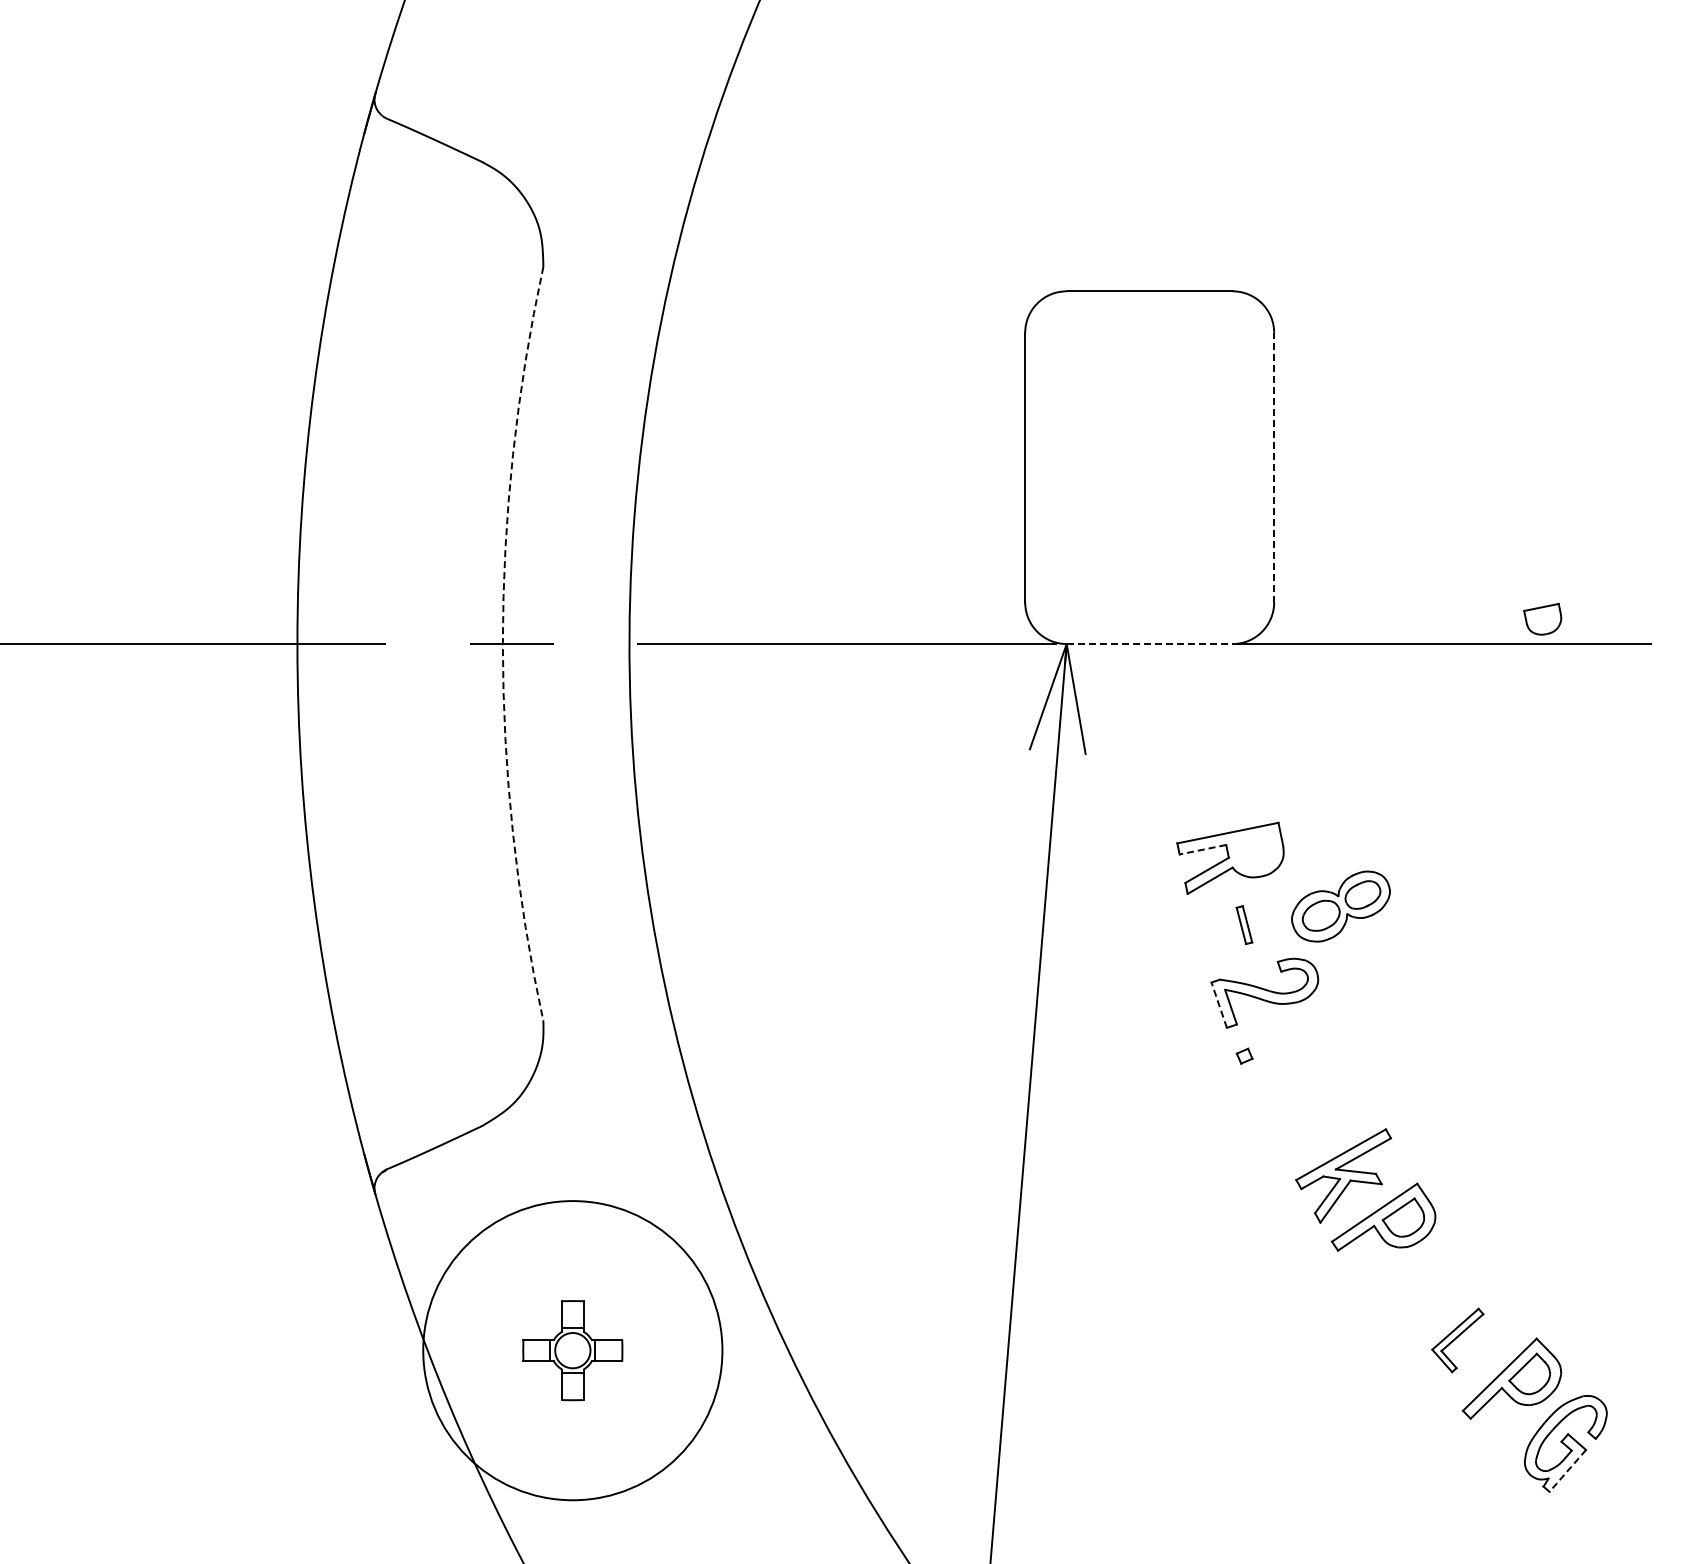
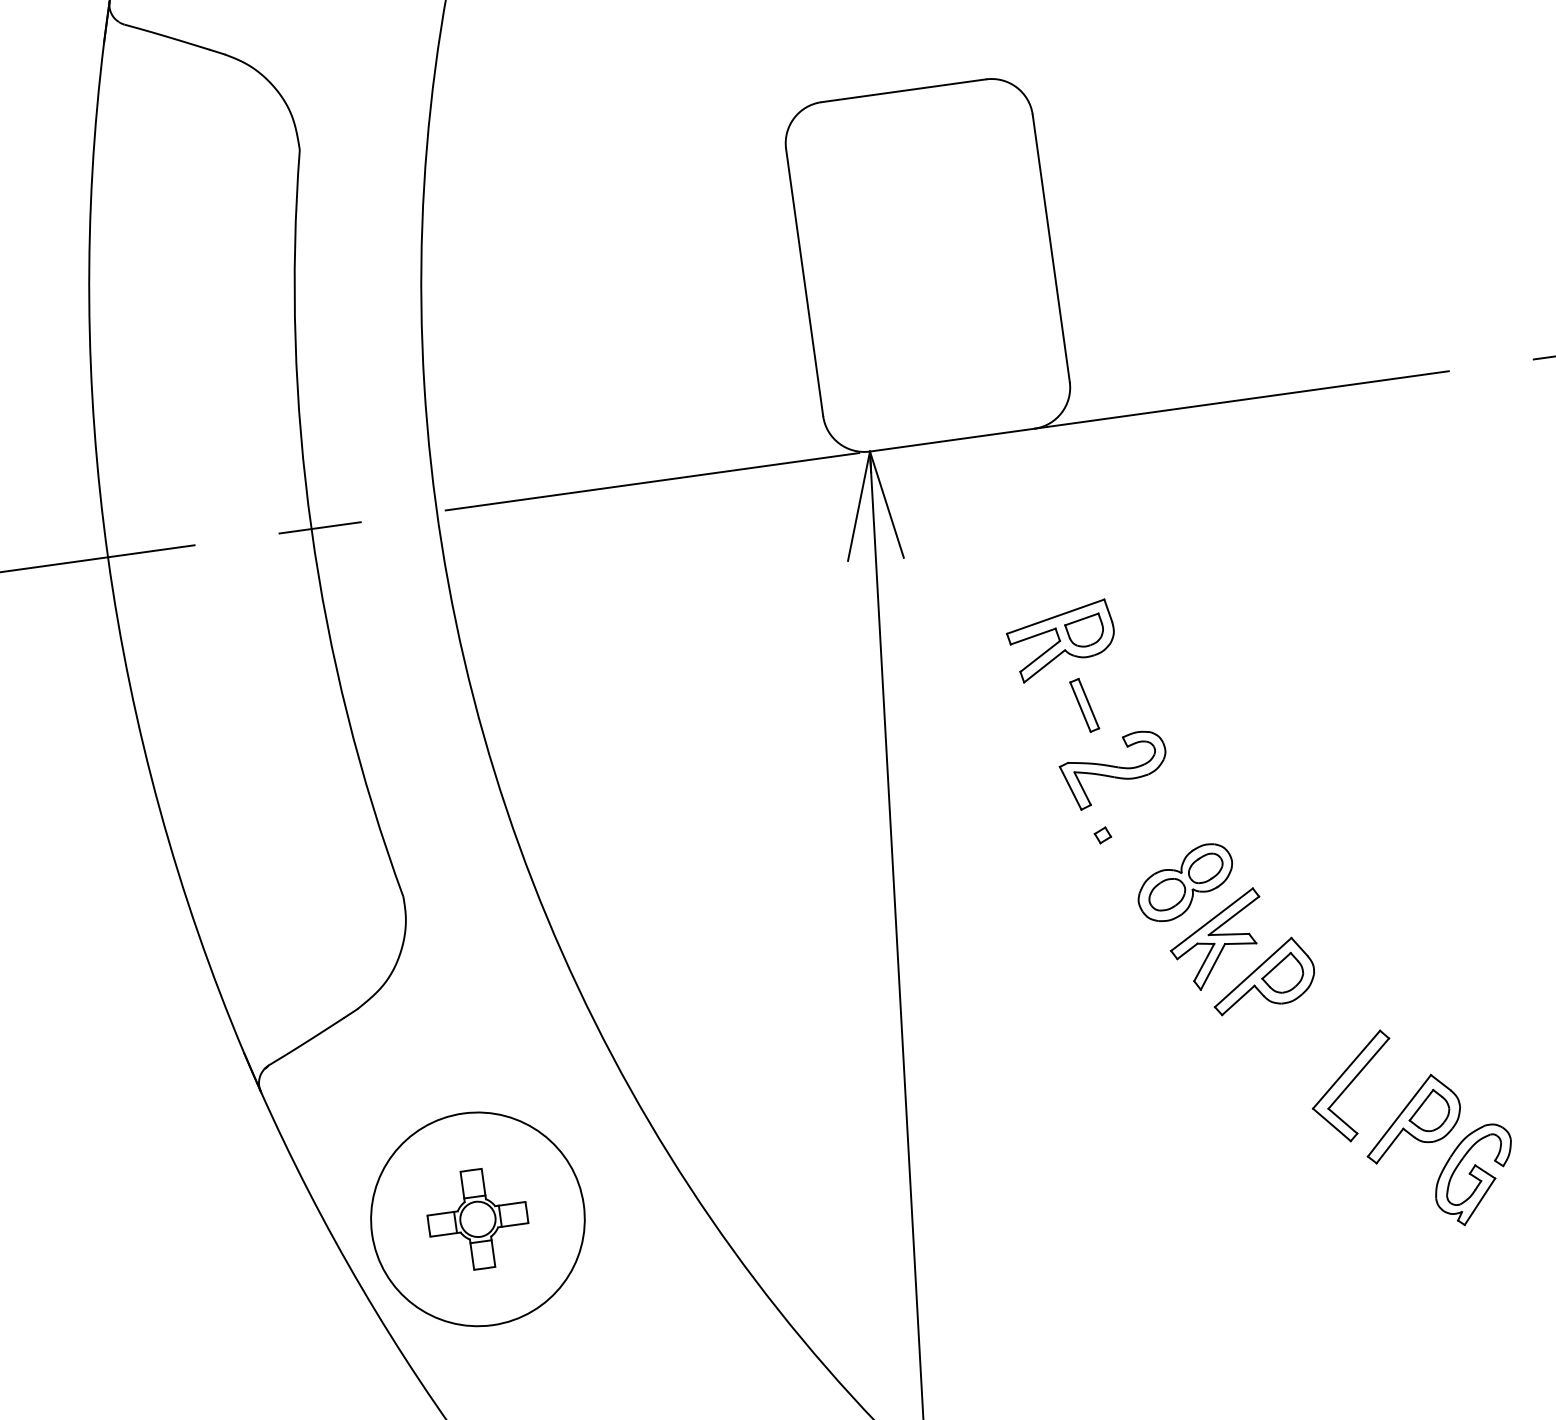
line: (1274, 467) -> (1051, 248), dashed -> solid
part: (1542, 618) -> (1084, 630), moved
arc: (502, 644) -> (311, 529), dashed -> solid
line: (1149, 644) -> (952, 440), dashed -> solid
line: (1202, 849) -> (1032, 636), dashed -> solid
part: (1340, 906) -> (1185, 882), moved
part: (1244, 925) -> (1084, 705), size x1.43
line: (1219, 1005) -> (1071, 788), dashed -> solid
part: (1457, 1340) -> (1352, 1087), size x1.67
circle: (572, 1350) -> (477, 1219), size x0.71
line: (1567, 1470) -> (1479, 1201), dashed -> solid

